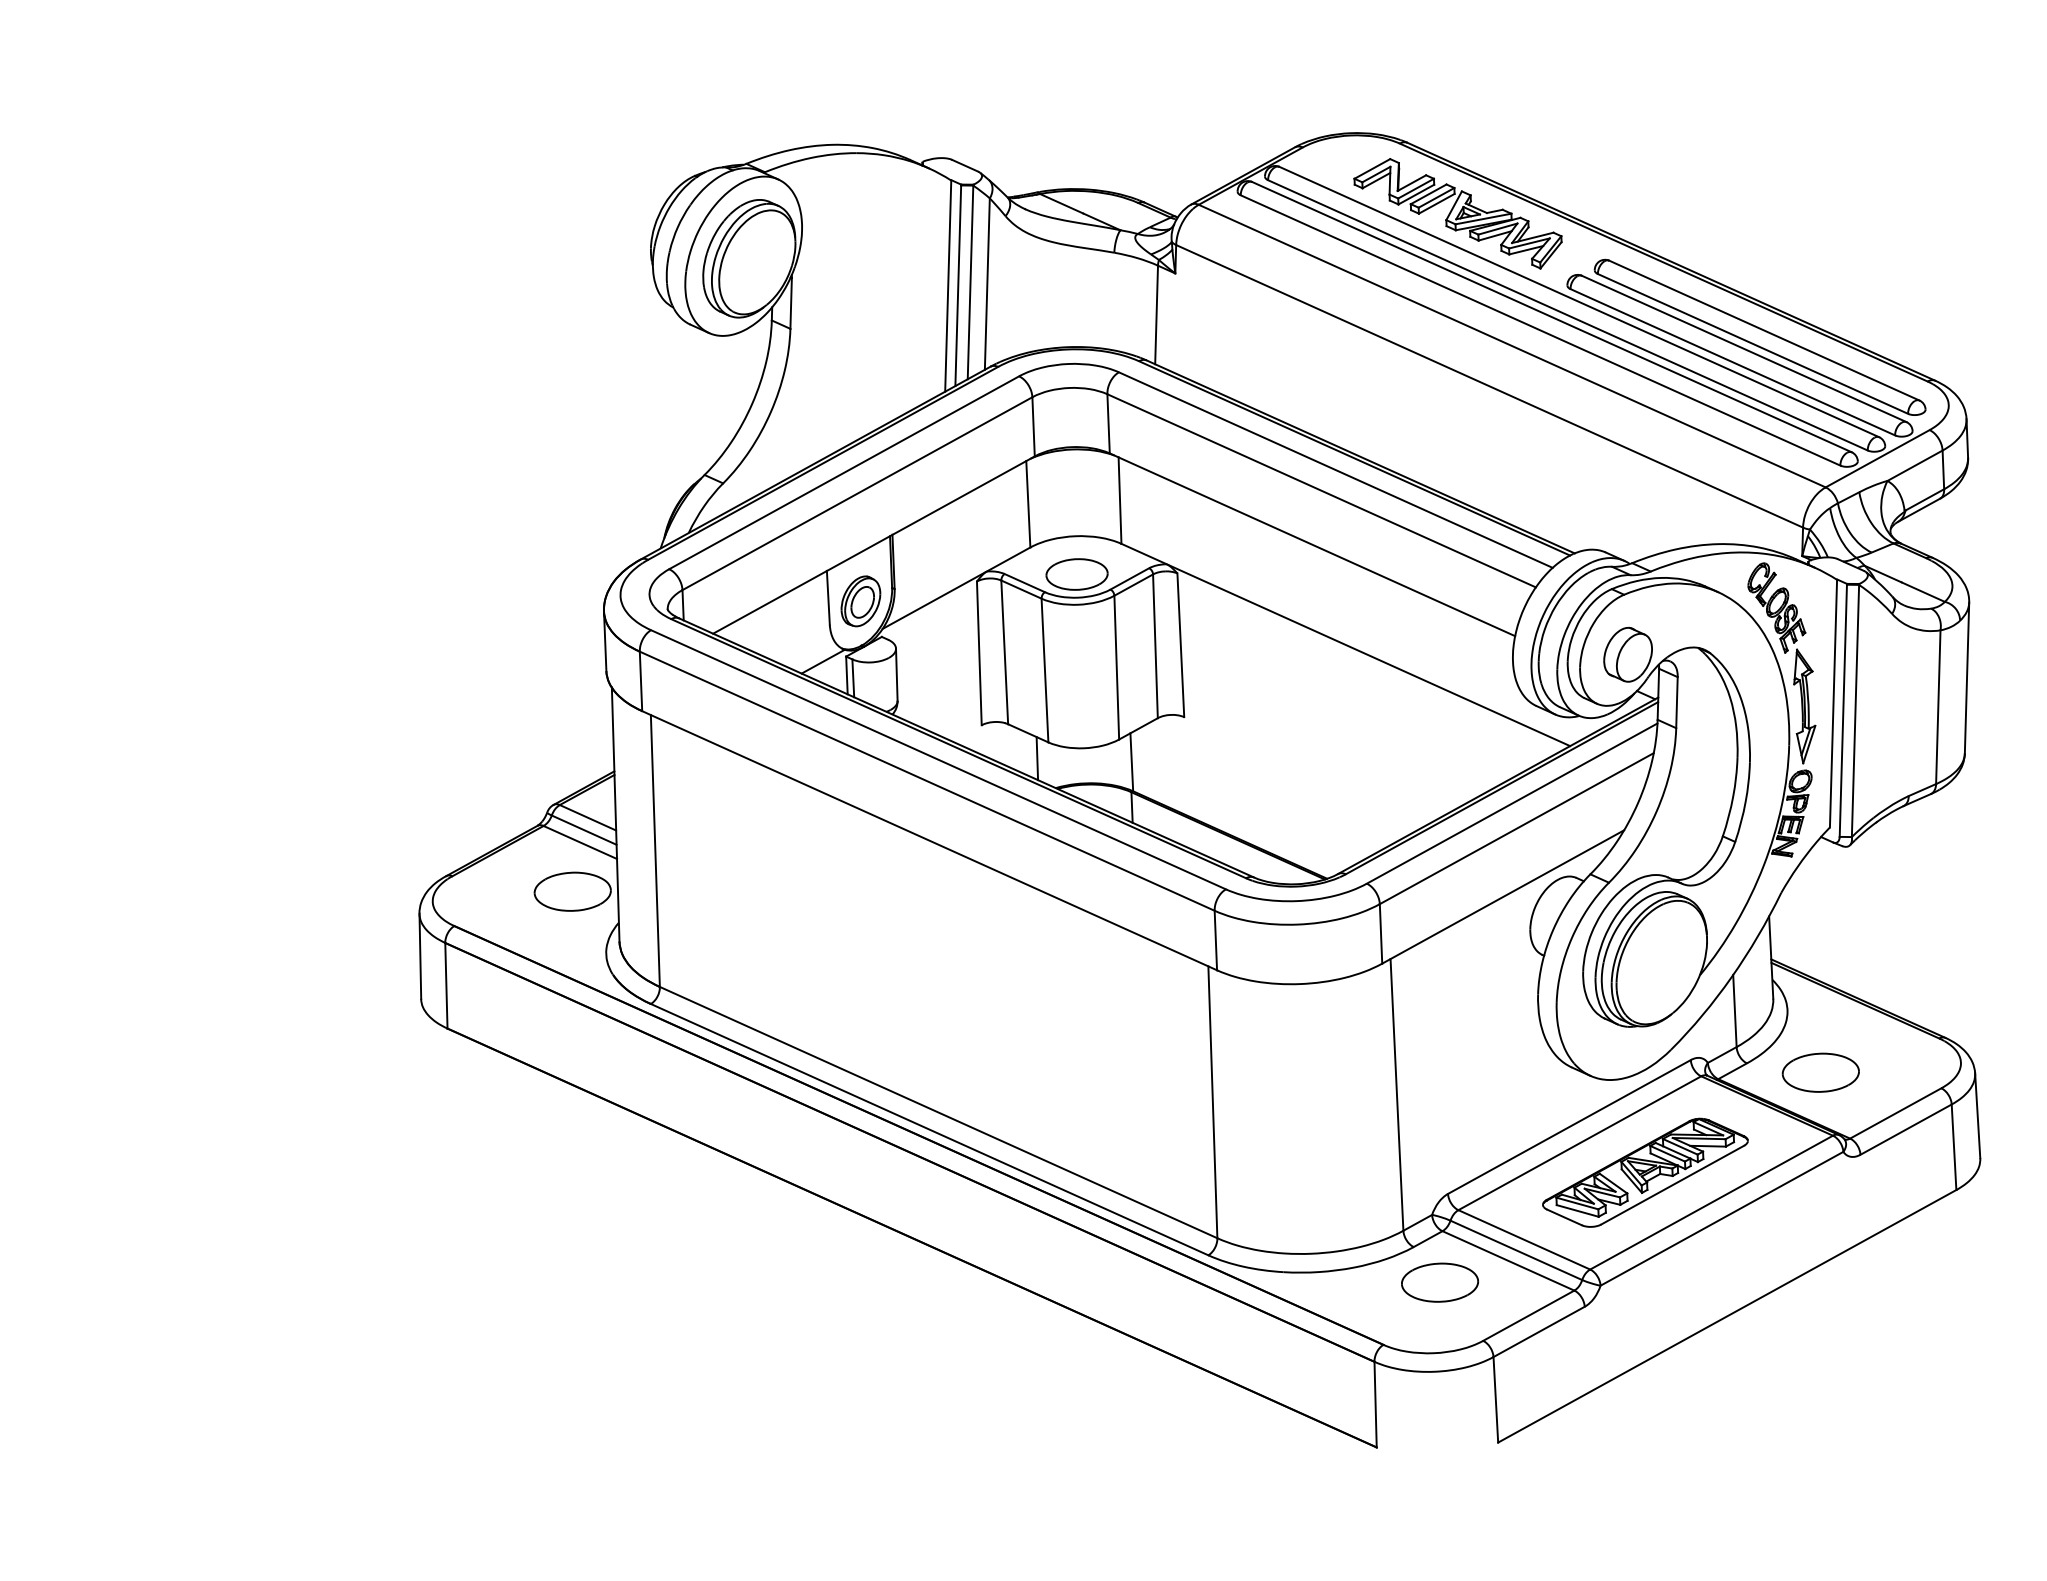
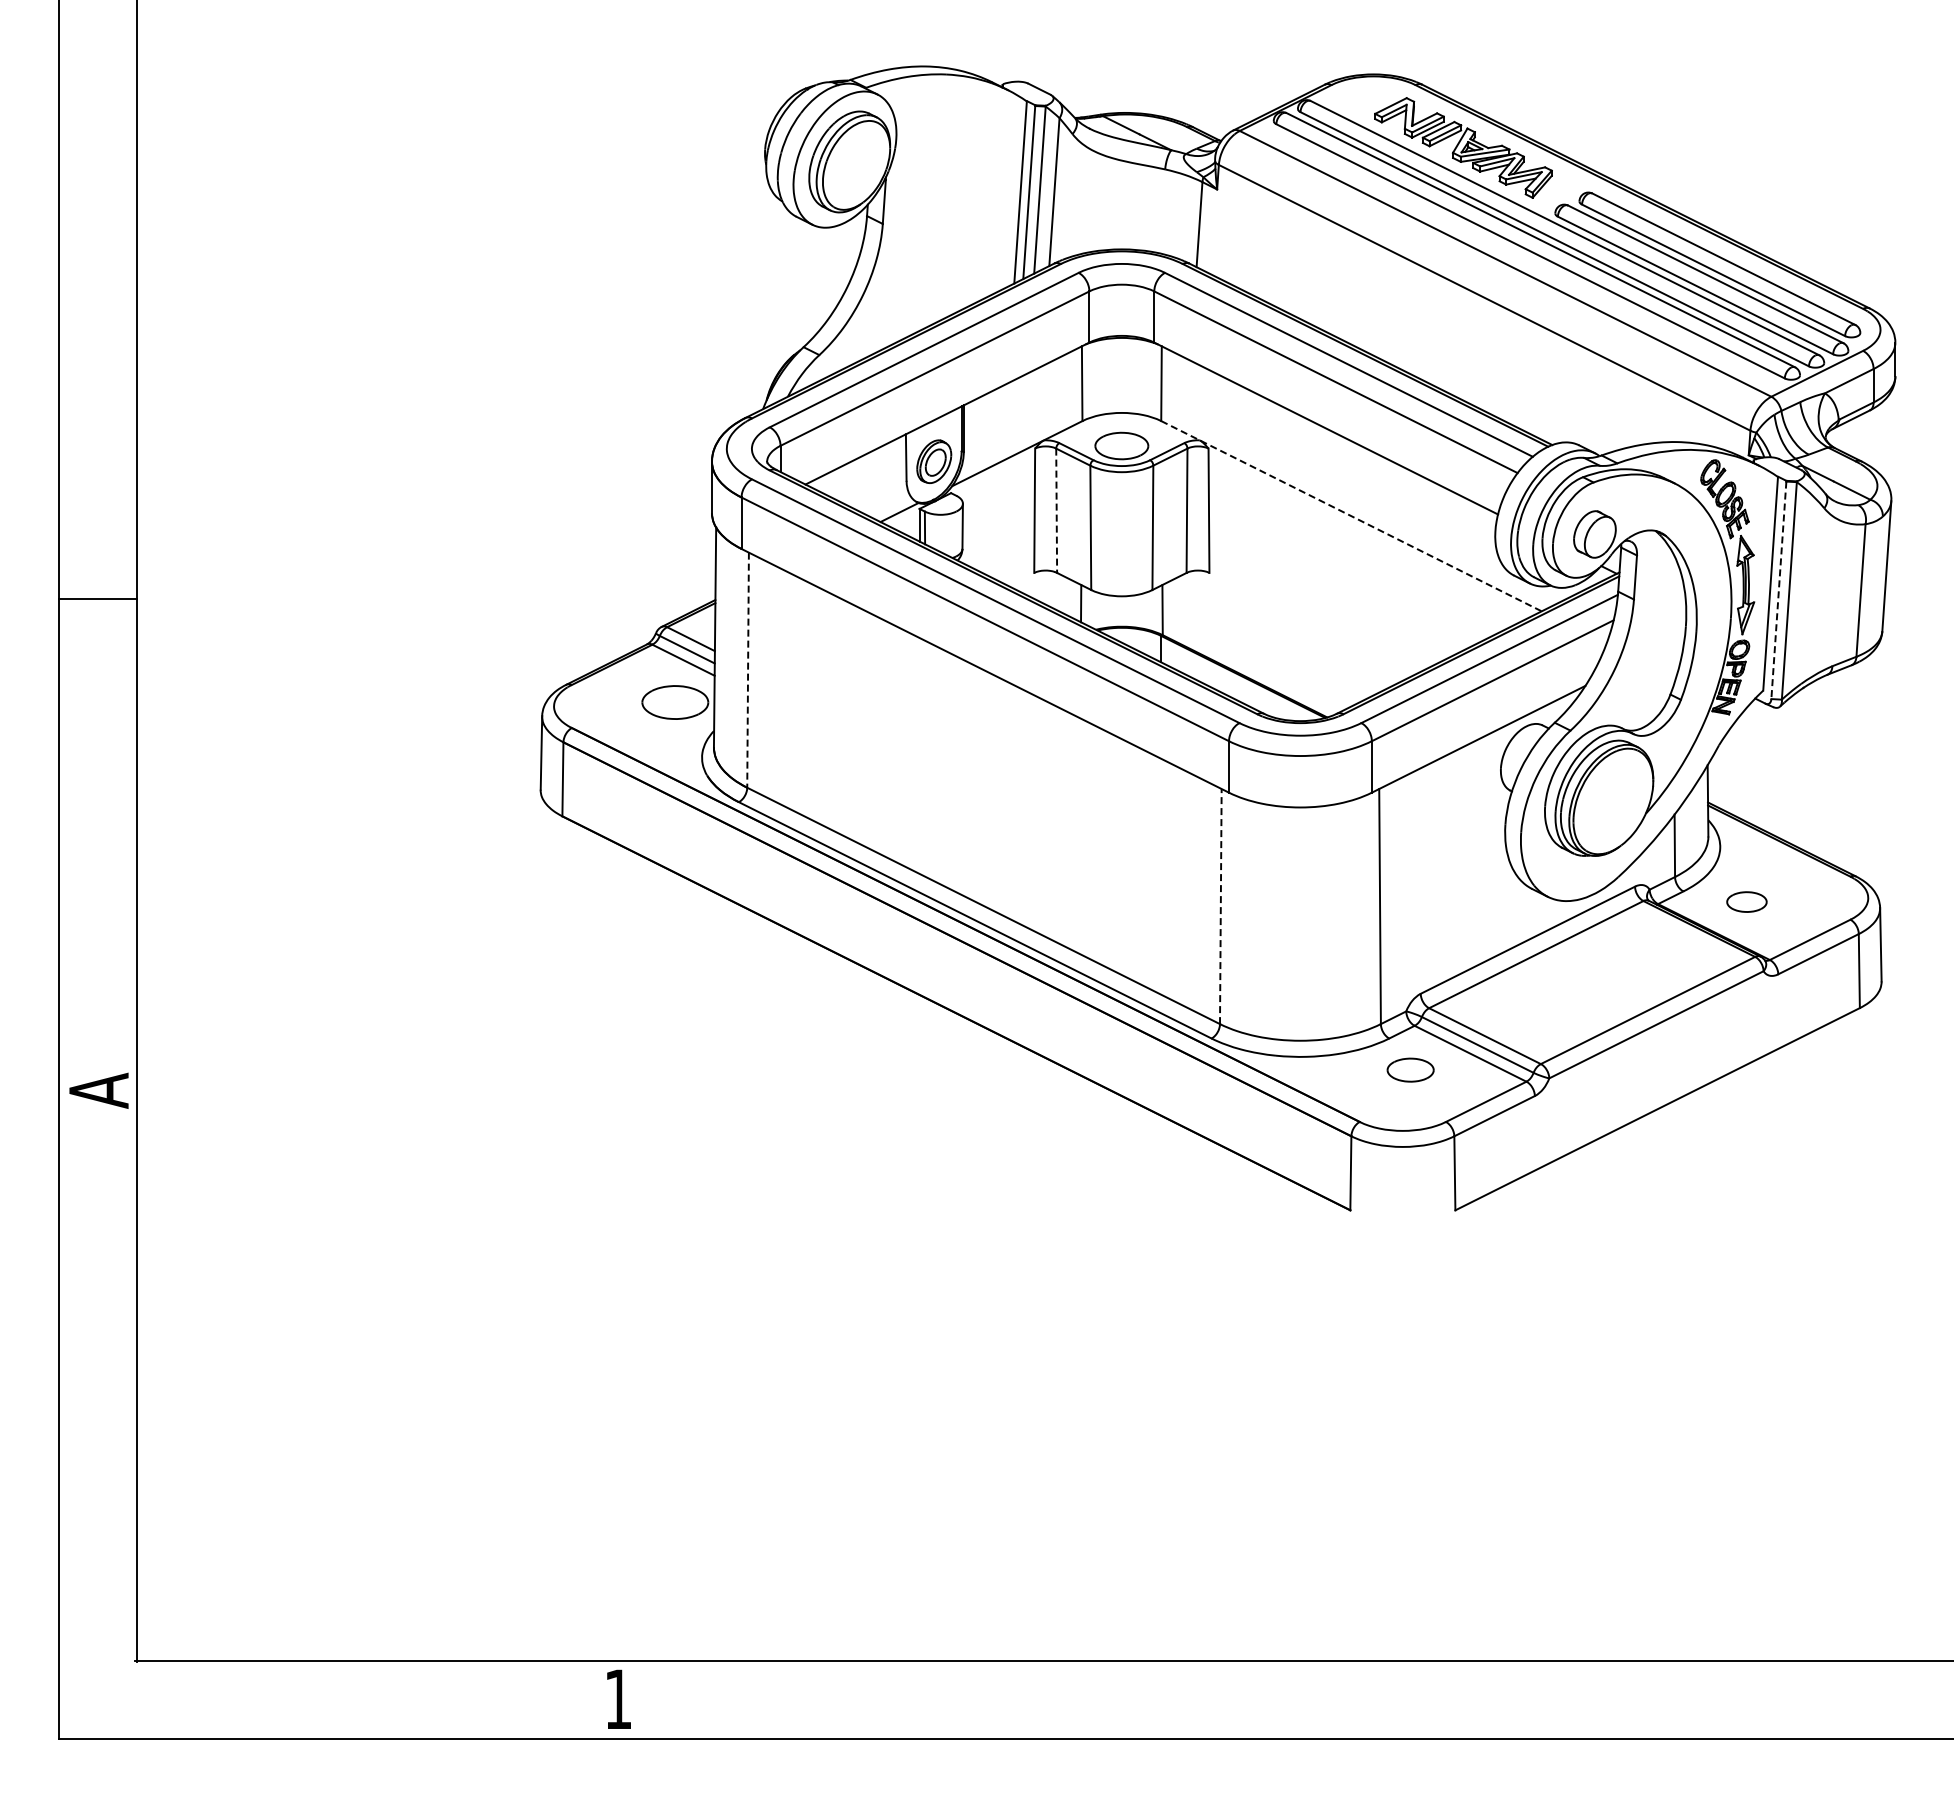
line: (1345, 645) -> (1351, 516), solid -> dashed
line: (1004, 653) -> (1056, 511), solid -> dashed
line: (1842, 711) -> (1778, 590), solid -> dashed
line: (655, 851) -> (748, 670), solid -> dashed
part: (1820, 1072) -> (1746, 901), size x0.6
line: (1212, 1102) -> (1220, 906), solid -> dashed
part: (1644, 1172) -> (1591, 982), removed
part: (1439, 1281) -> (1410, 1069), size x0.7

